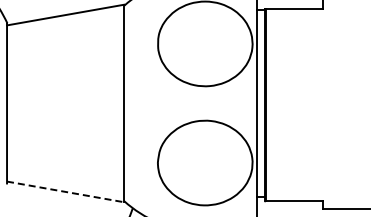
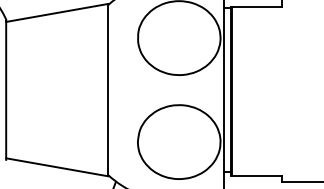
line: (66, 192) -> (58, 167), dashed -> solid

